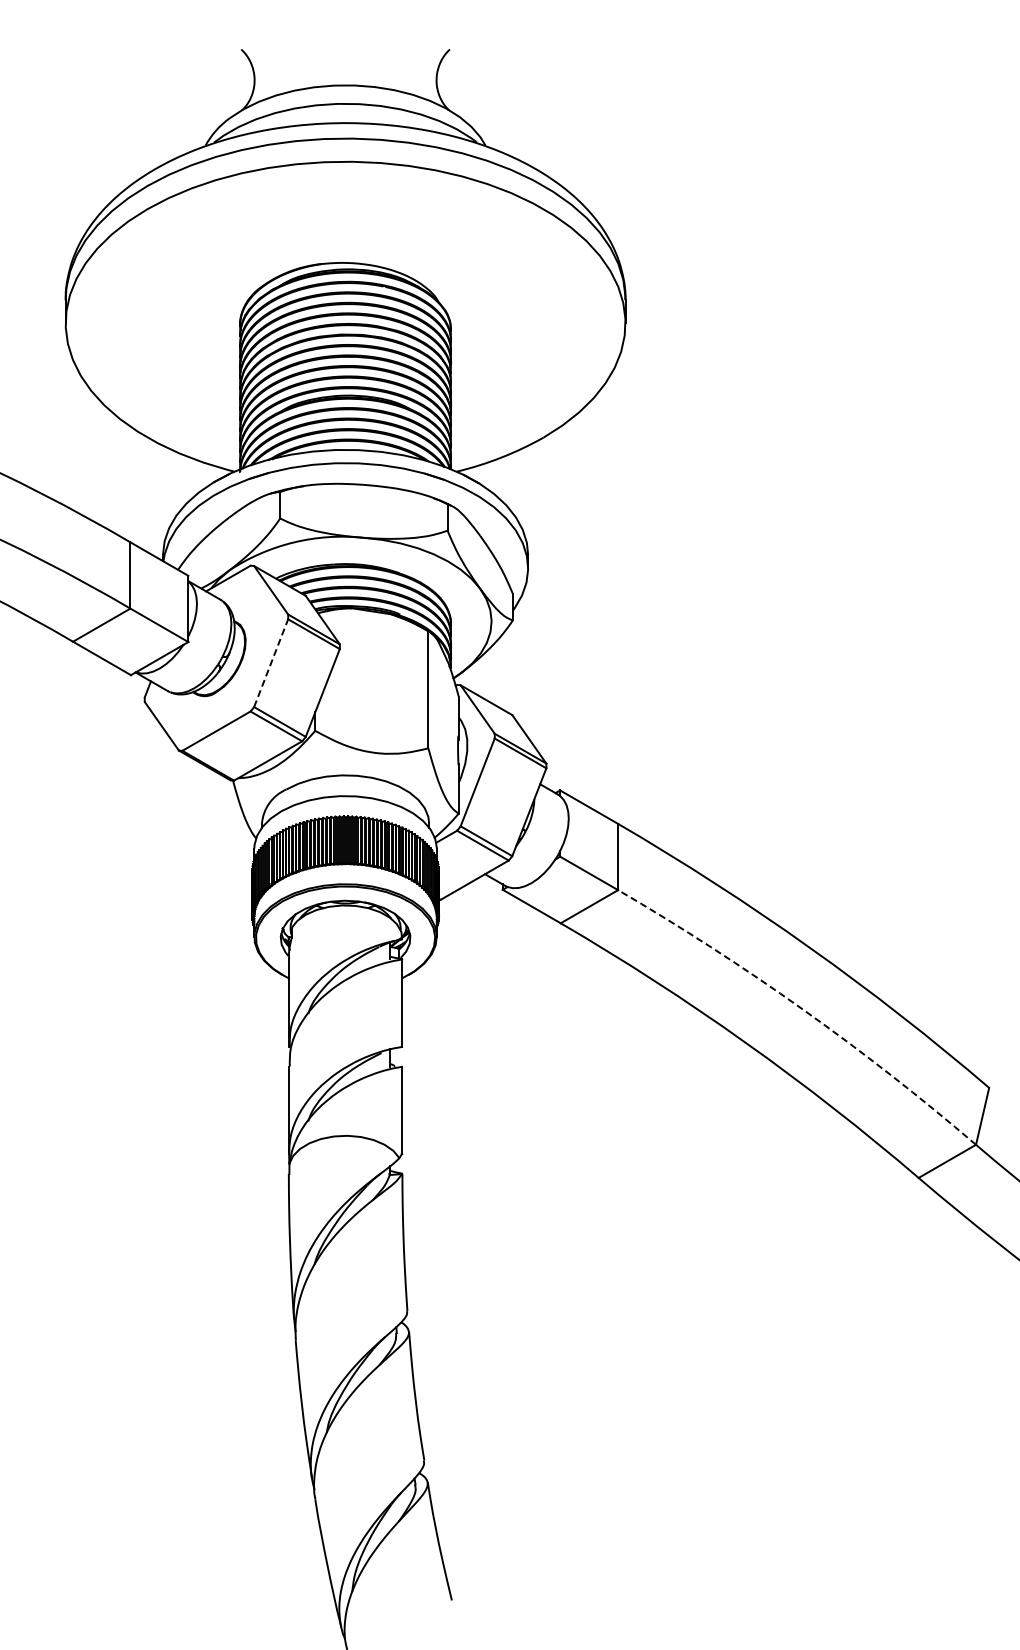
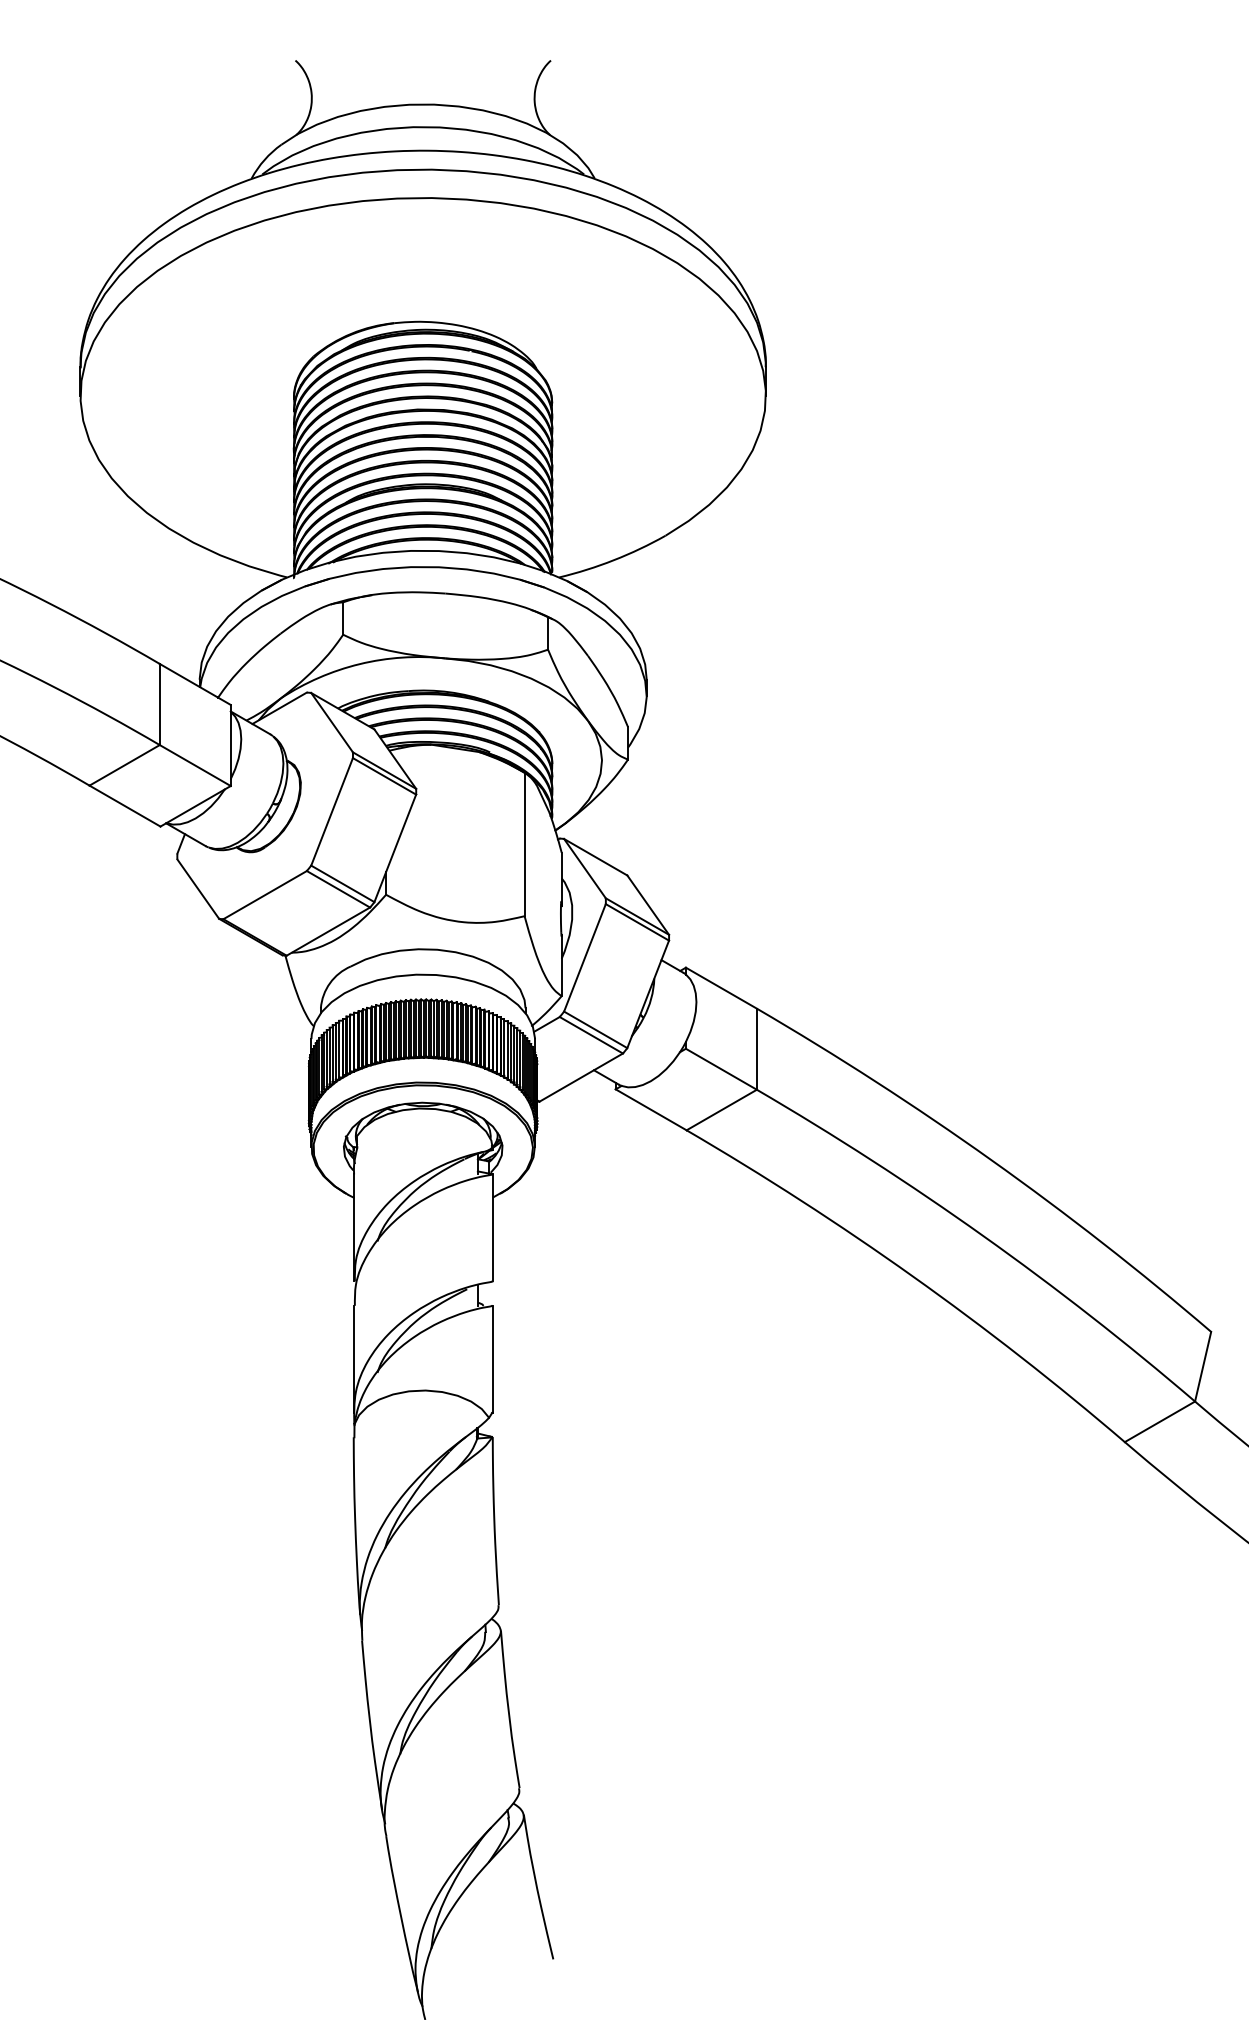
line: (271, 662) -> (332, 811), dashed -> solid
arc: (802, 1009) -> (982, 1235), dashed -> solid

